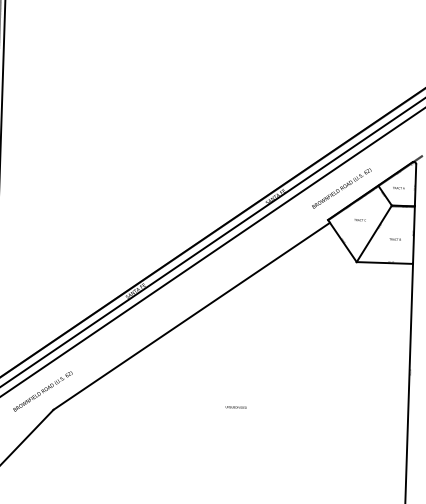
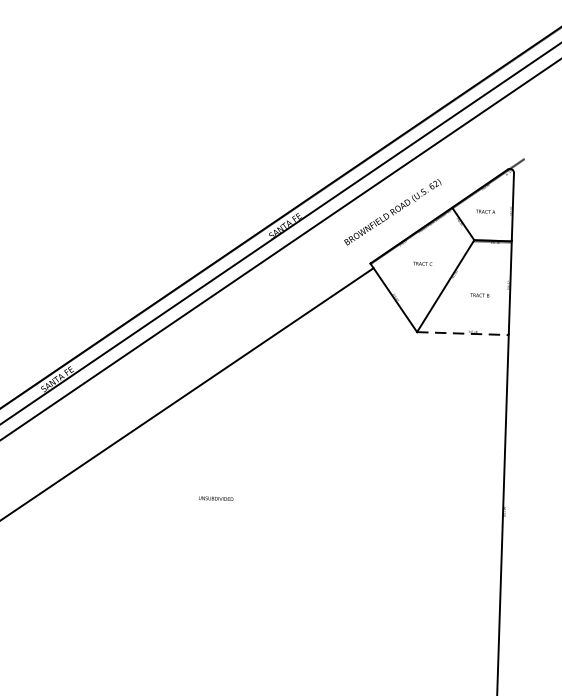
line: (385, 263) -> (463, 334), solid -> dashed
text: (235, 407) -> (214, 498), moved

